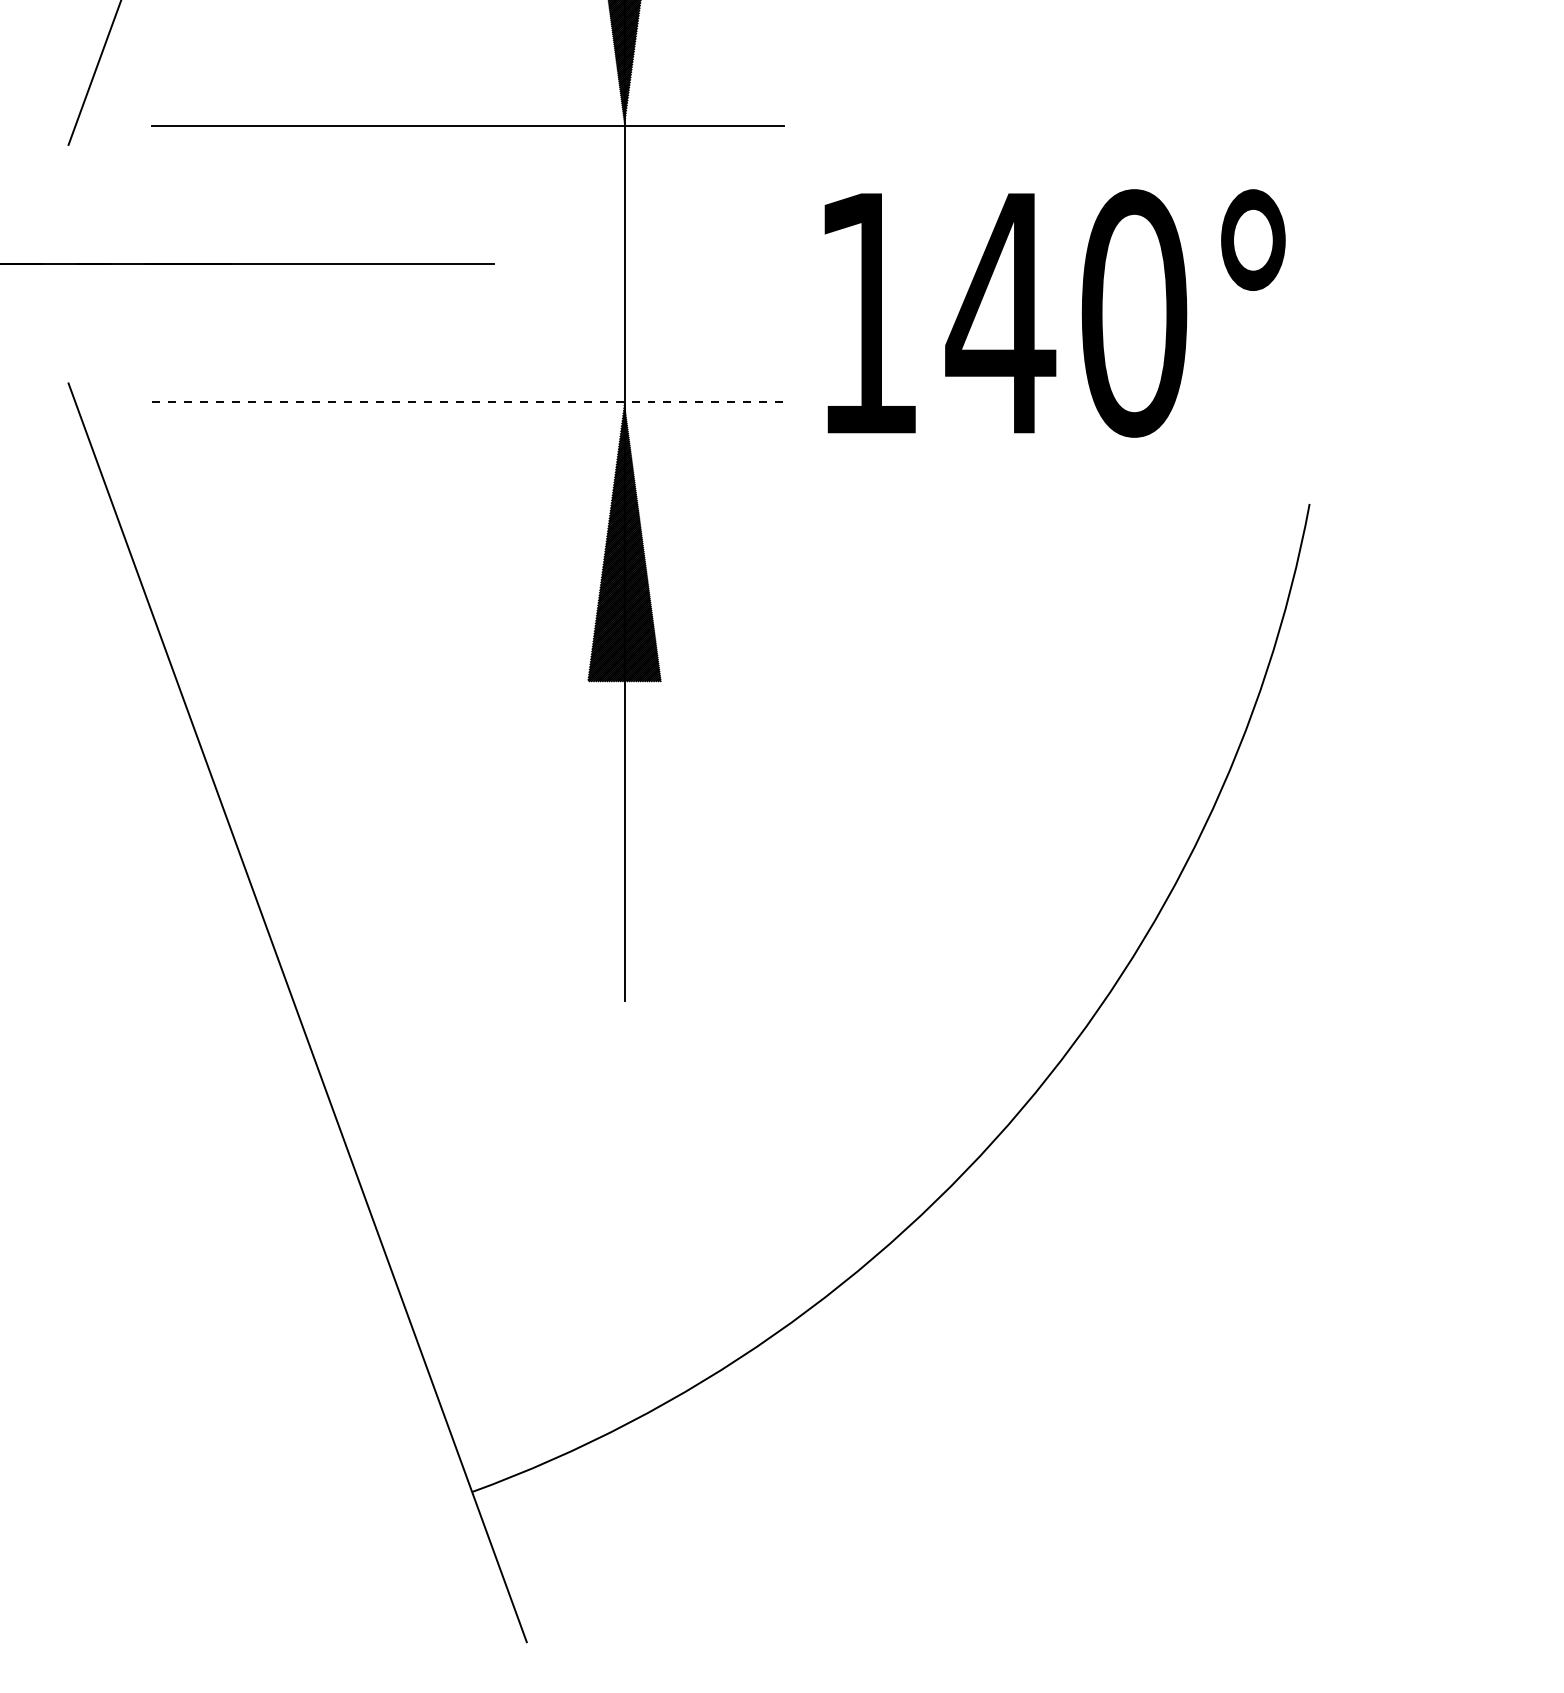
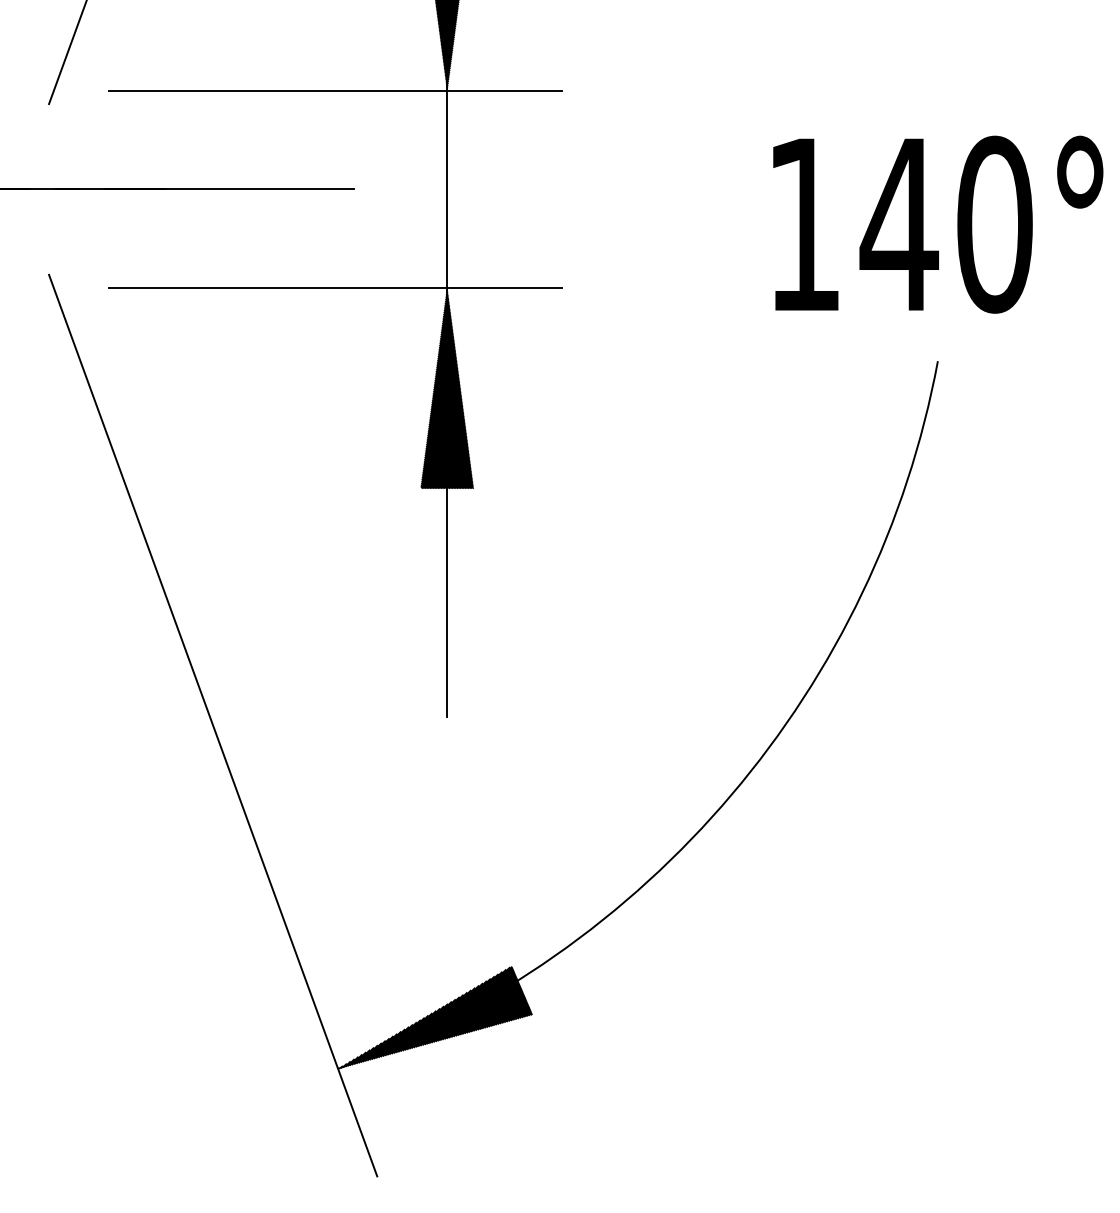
text: (1054, 313) -> (937, 224), moved
line: (468, 402) -> (335, 288), dashed -> solid
hatch: (607, 1420) -> (435, 1017), added

